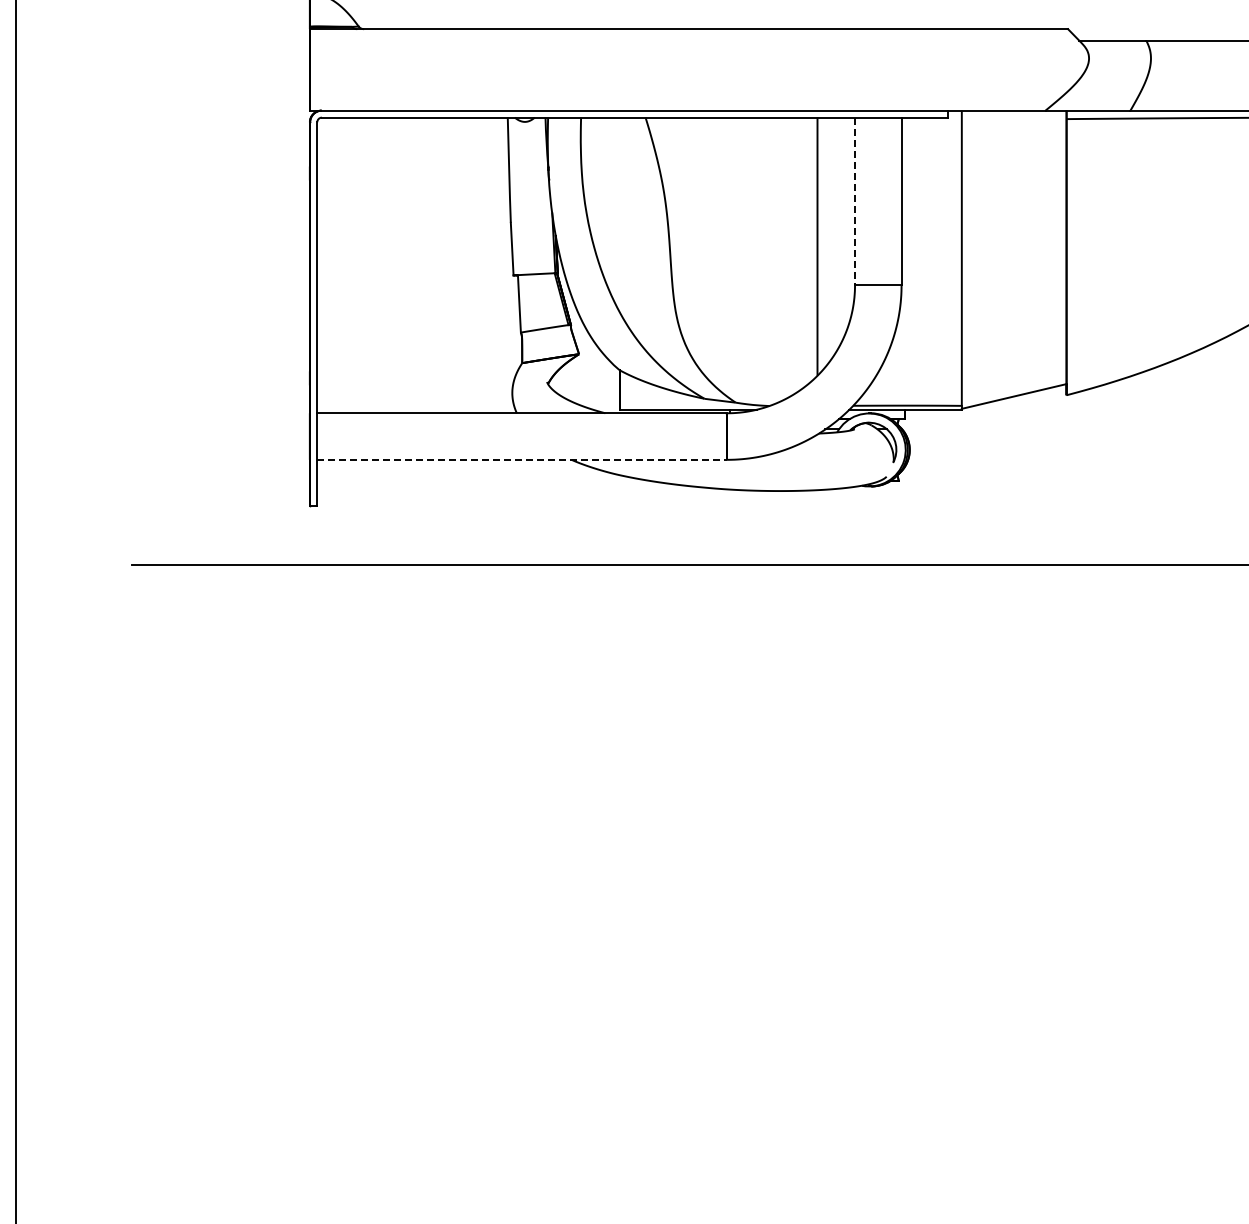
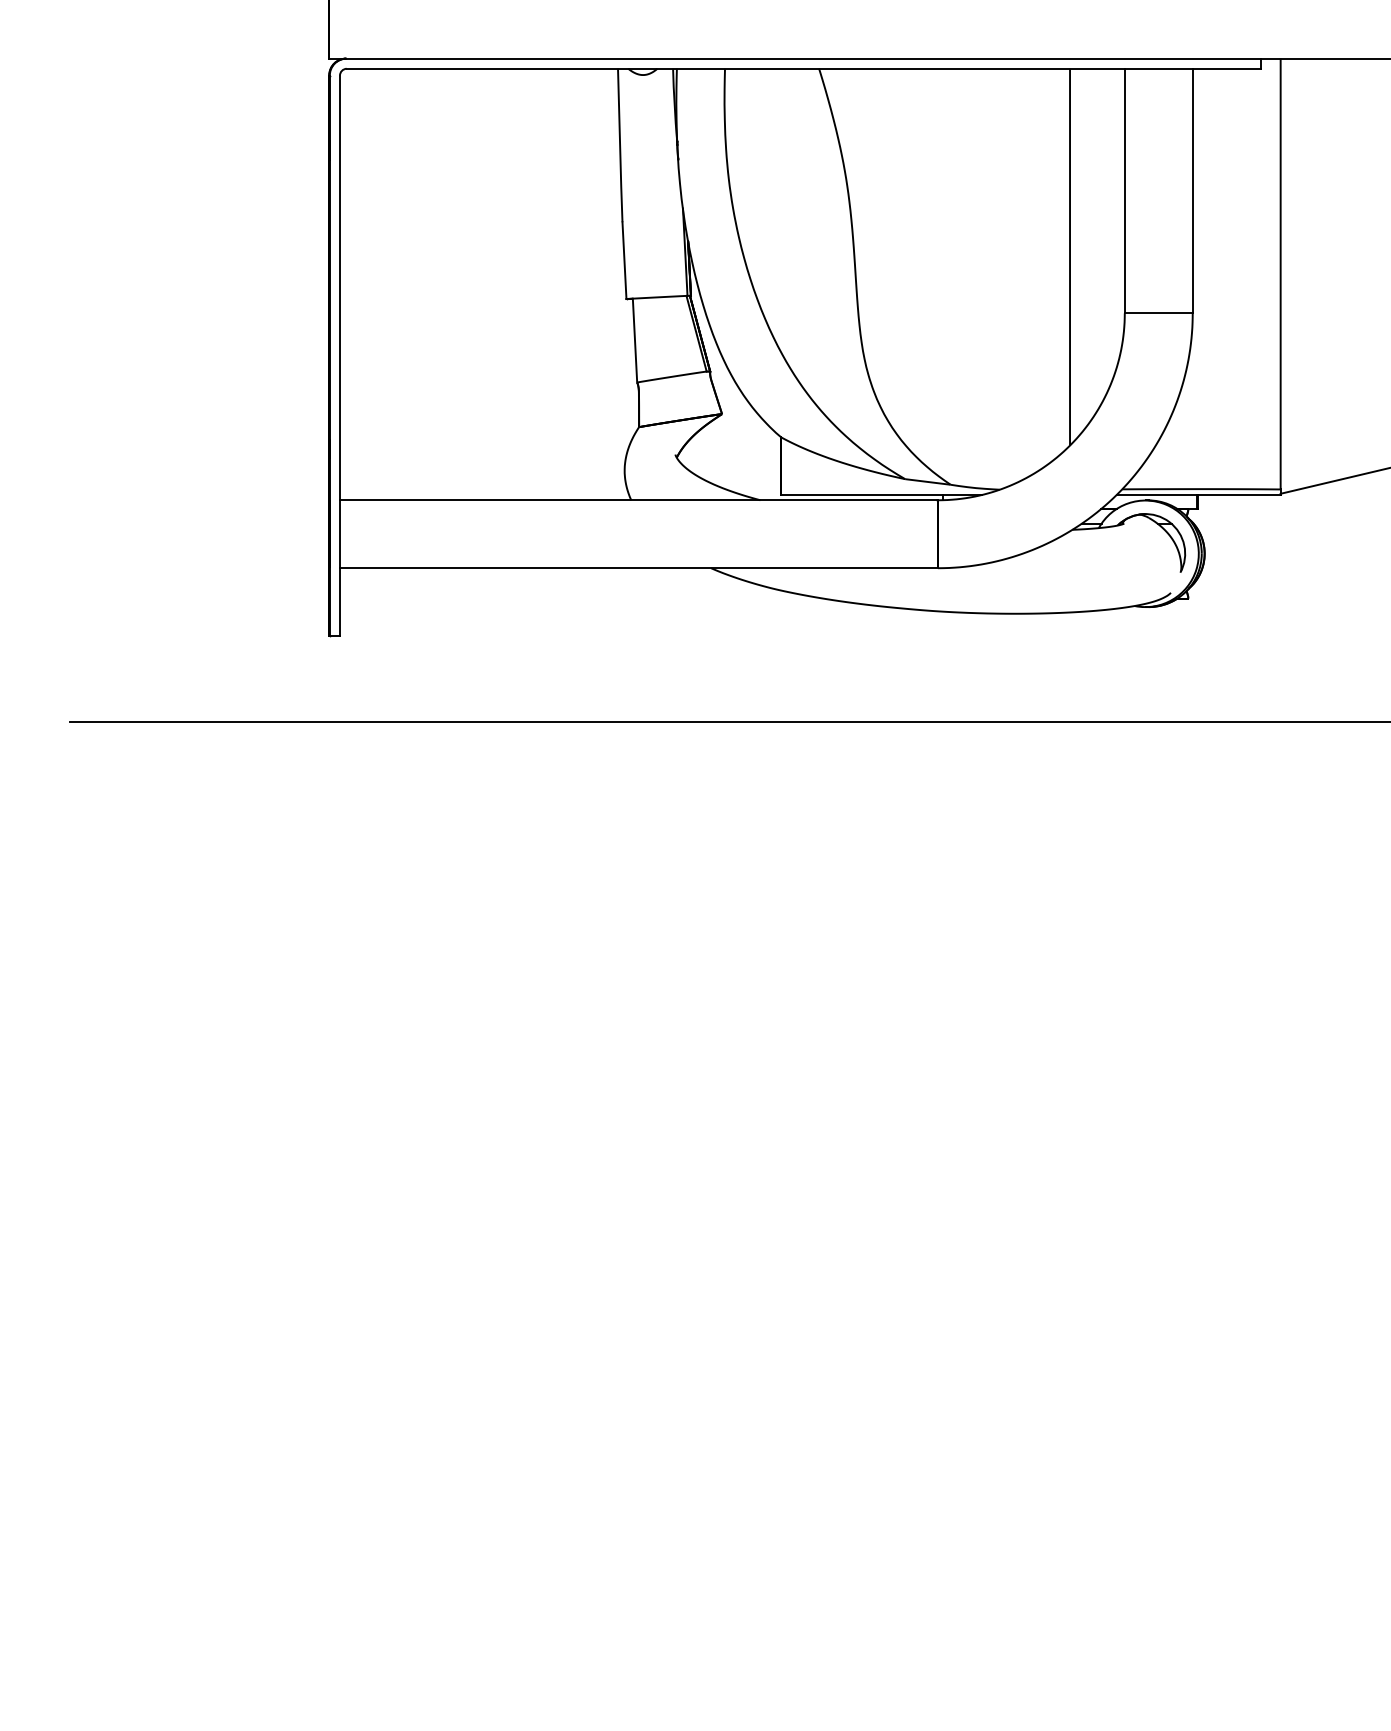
line: (855, 201) -> (1125, 191), dashed -> solid
line: (522, 459) -> (639, 567), dashed -> solid

